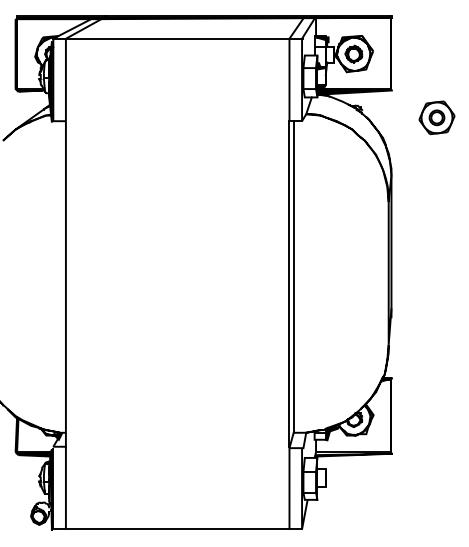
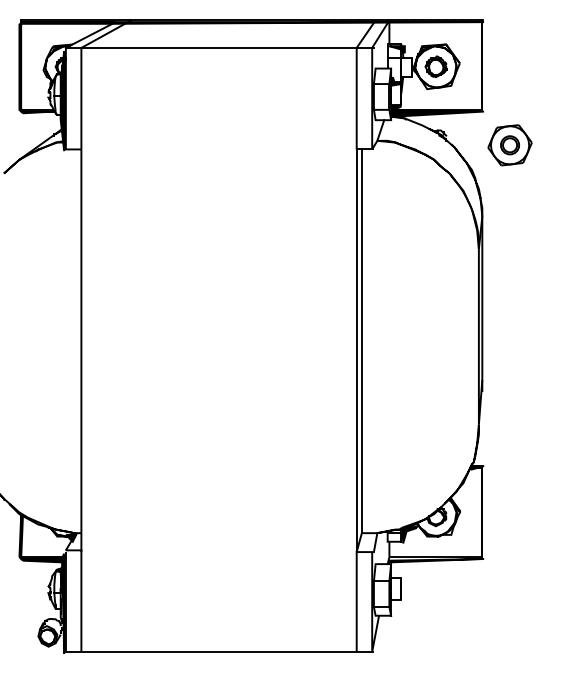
part: (436, 117) -> (509, 144), moved

